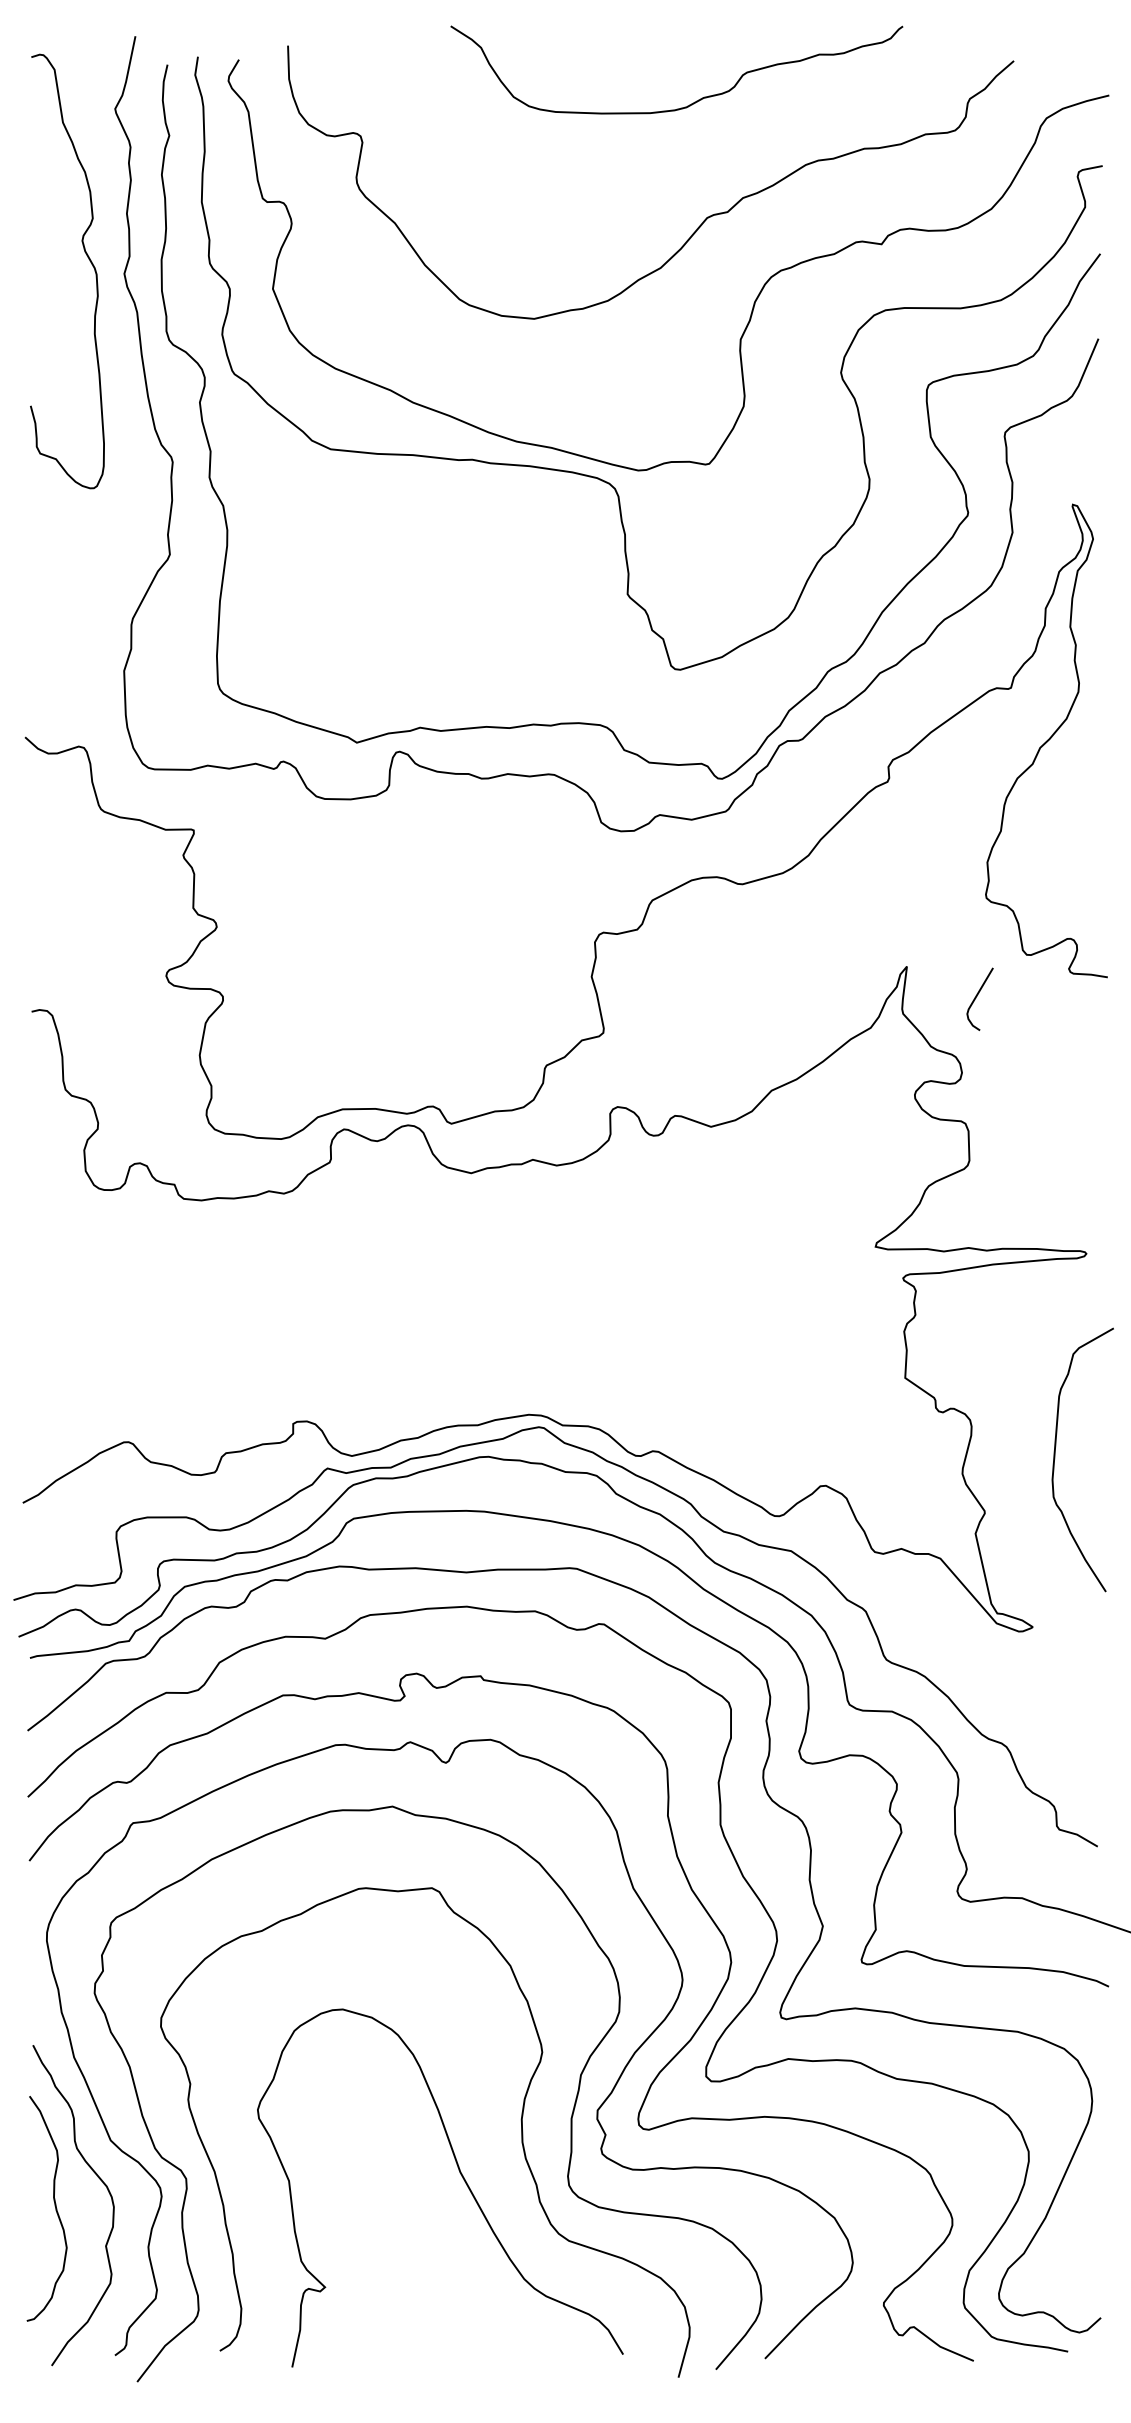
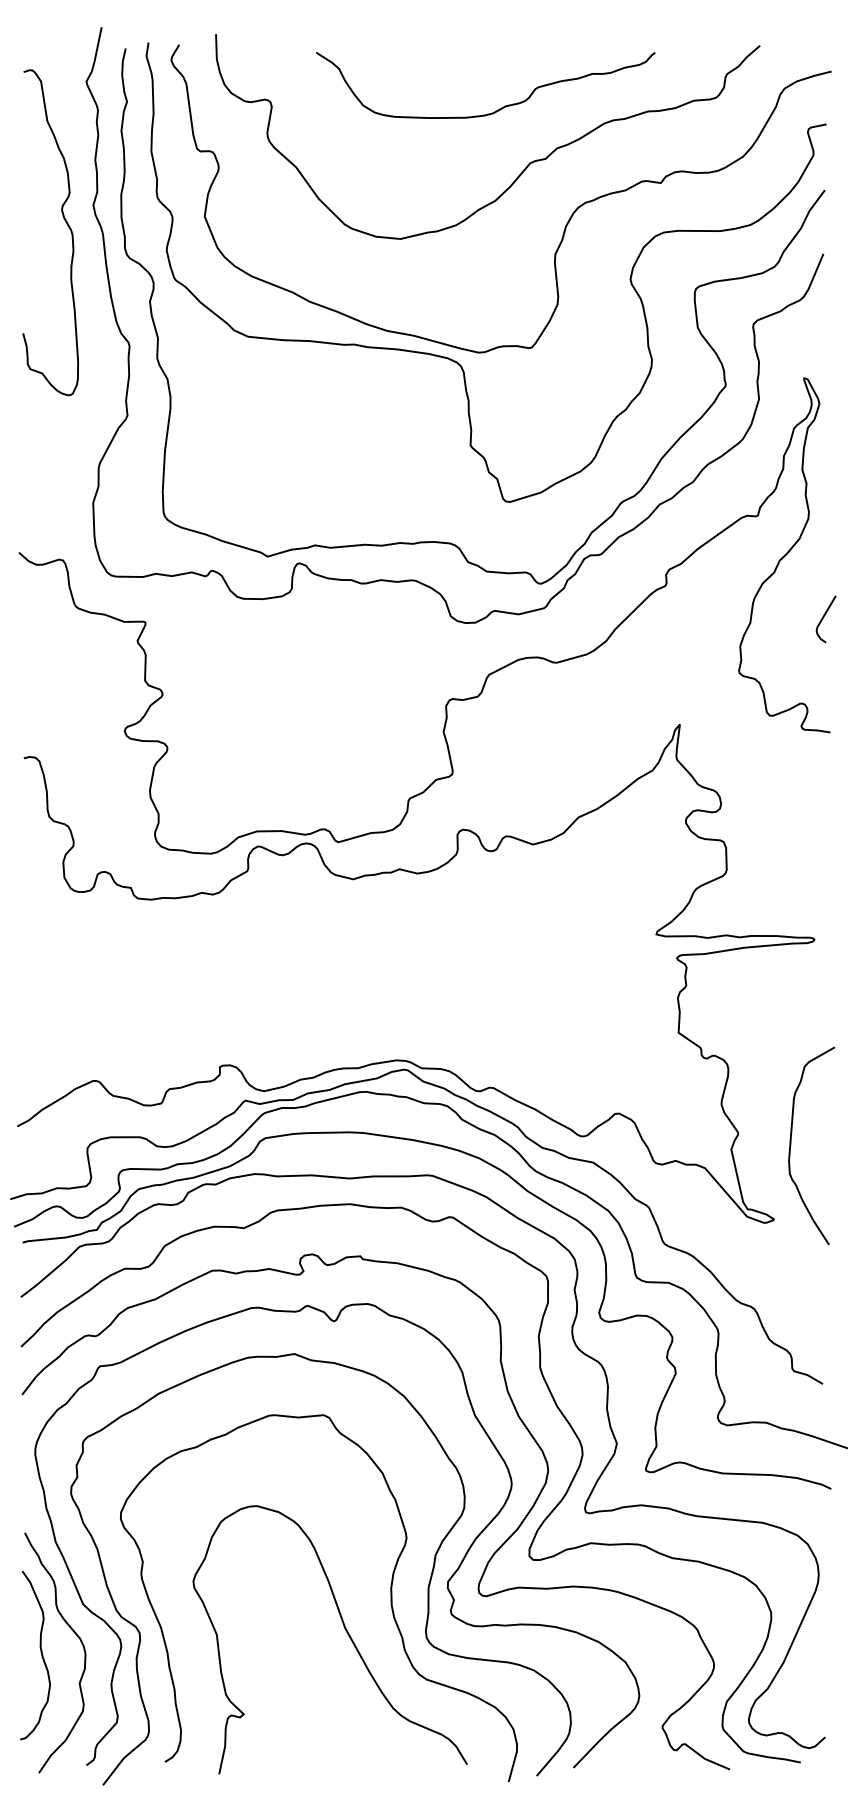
curve: (694, 101) -> (498, 109), moved
curve: (89, 261) -> (67, 225), moved
curve: (977, 996) -> (824, 617), moved
curve: (1055, 1458) -> (791, 1144), moved

